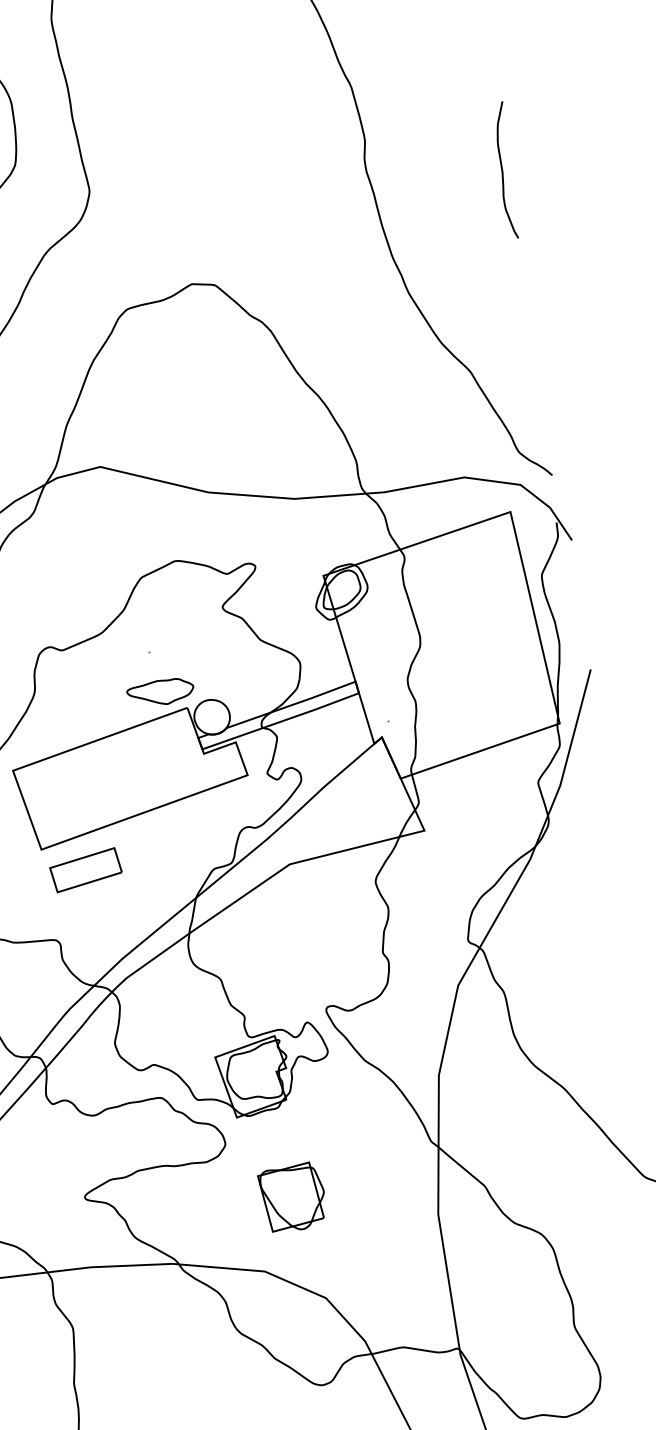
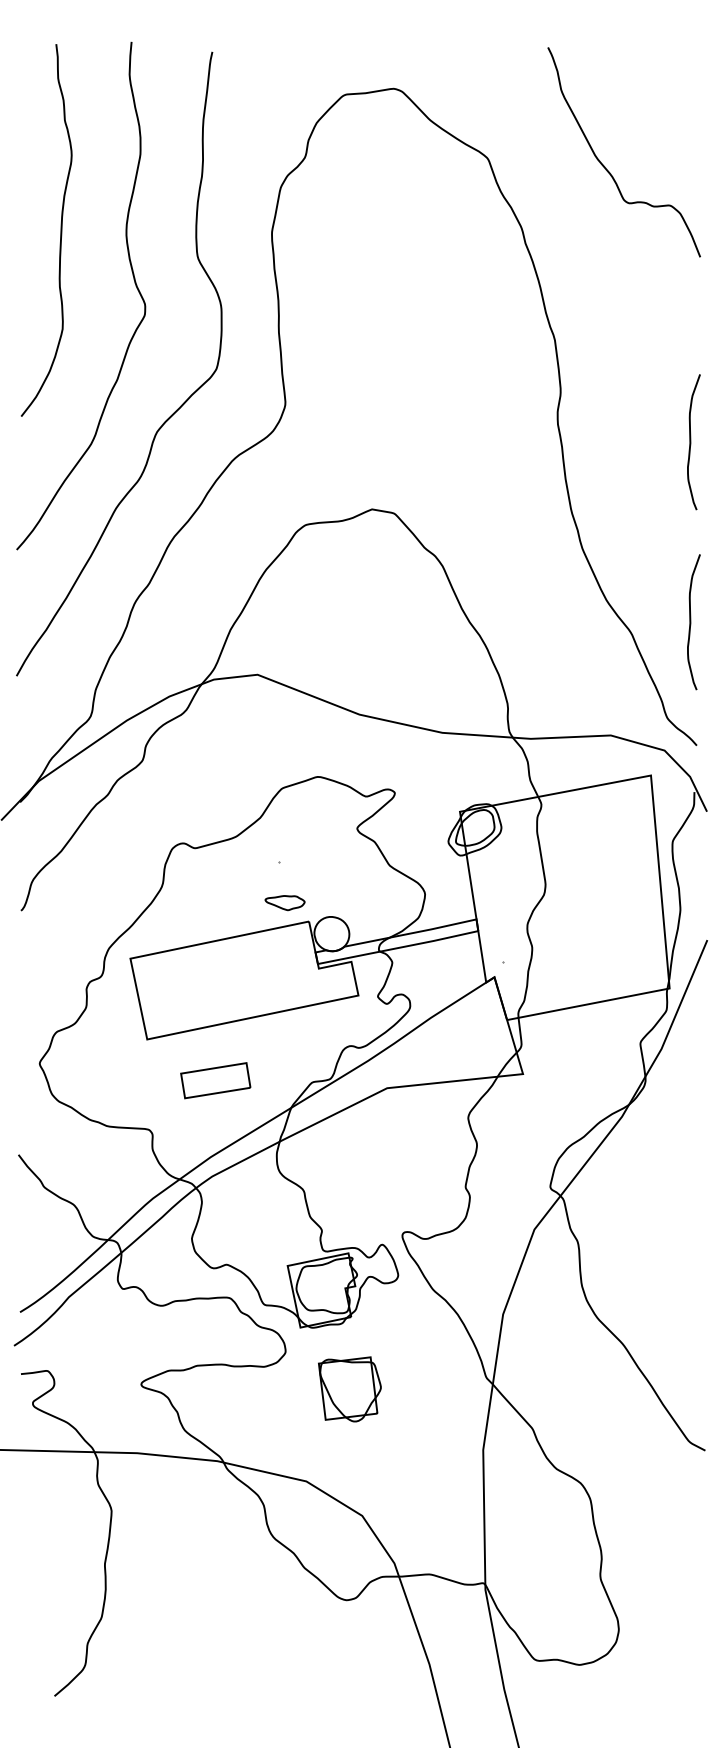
curve: (529, 352) -> (691, 622), added
part: (159, 692) -> (284, 902), size x0.6
part: (85, 870) -> (215, 1080), moved
part: (292, 1197) -> (349, 1389), moved

